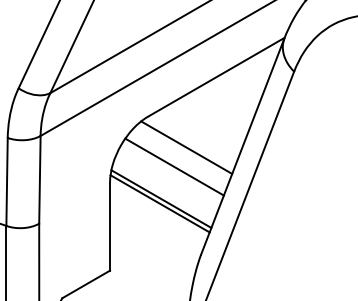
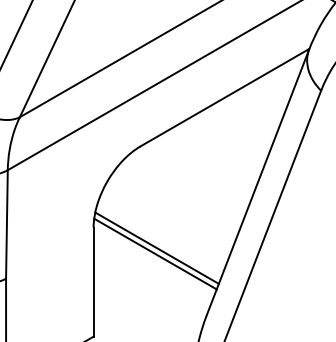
line: (186, 147) -> (188, 184), removed
line: (174, 166) -> (173, 207), removed

